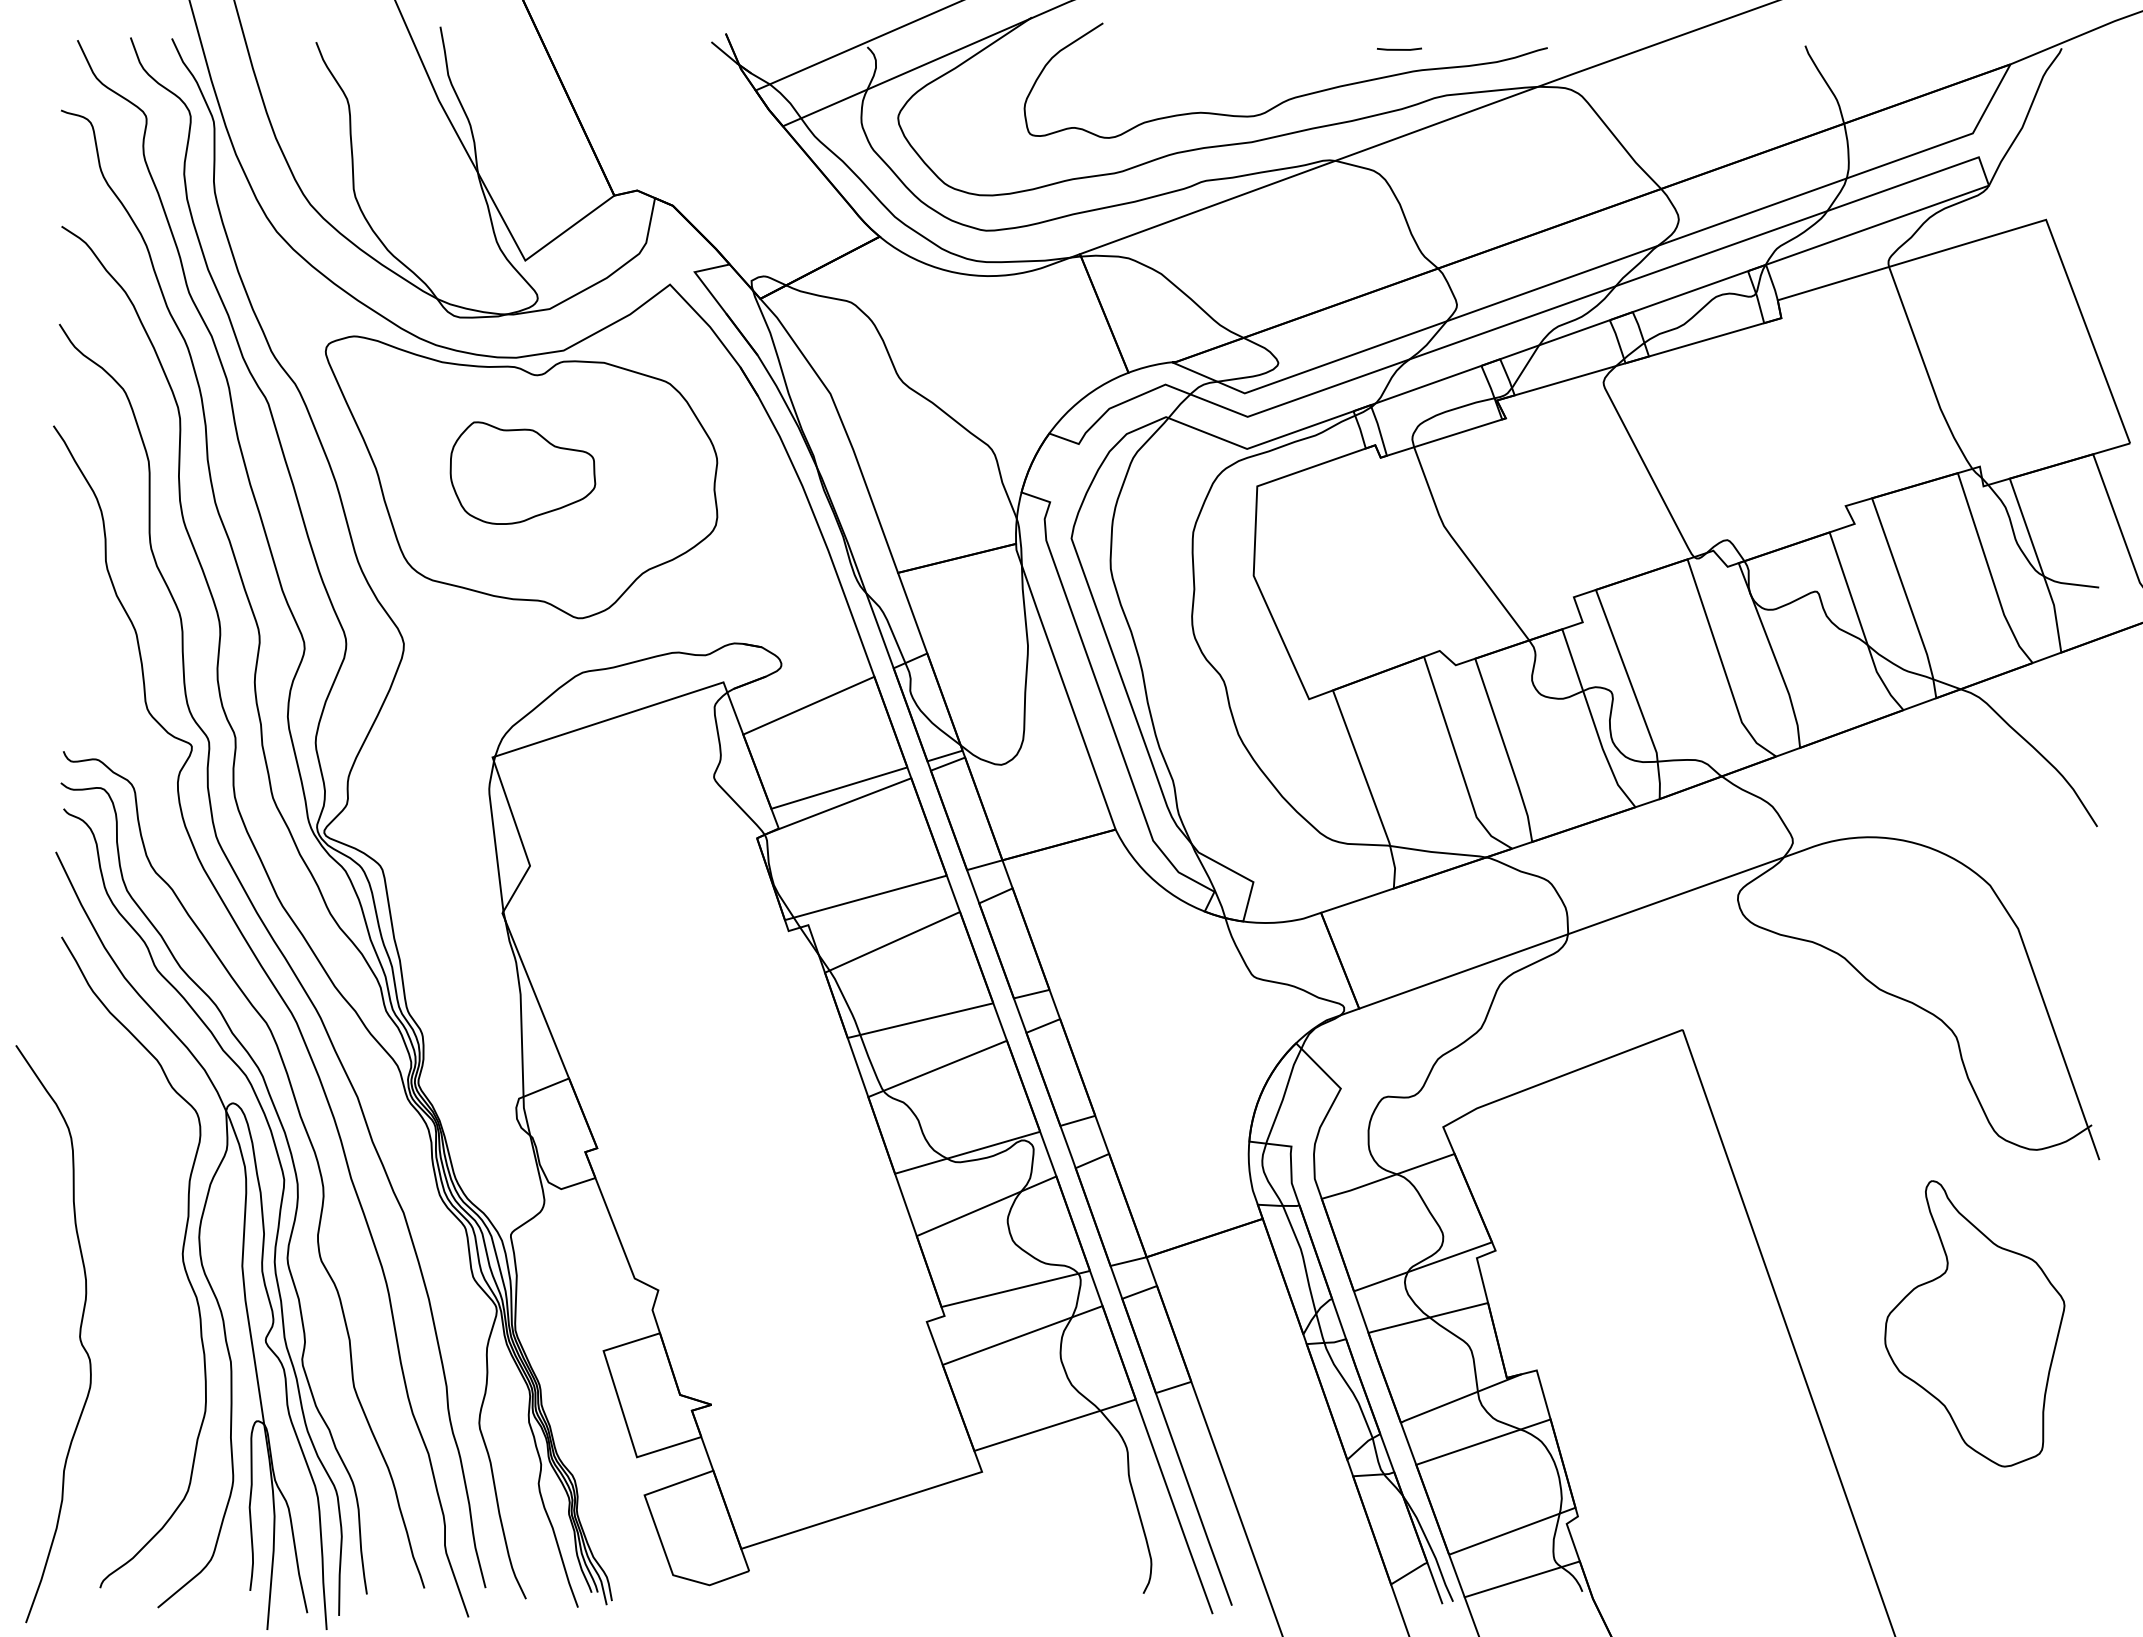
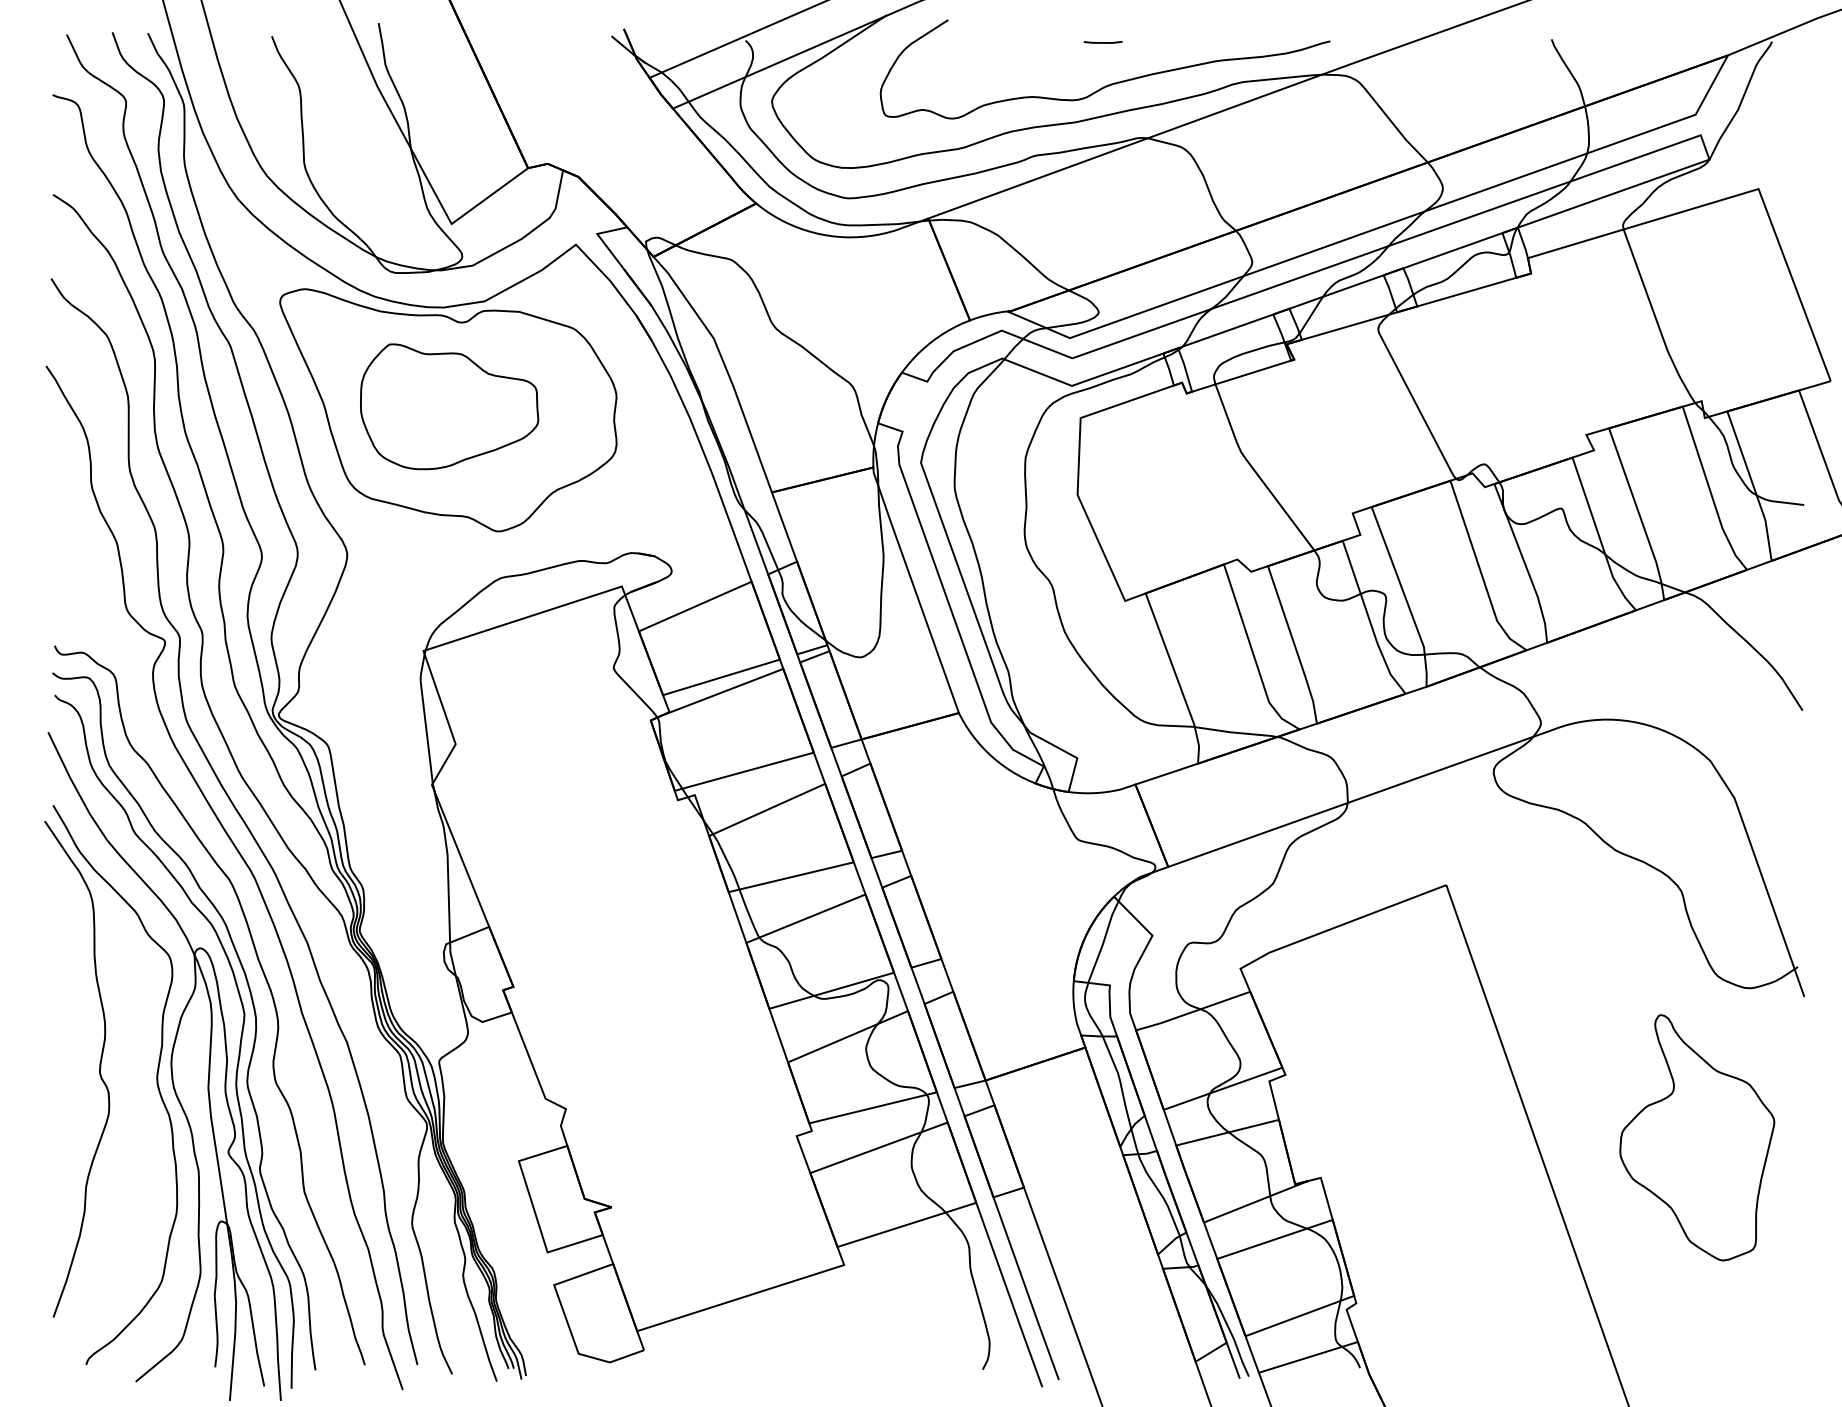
line: (1399, 49) -> (1103, 42), moved
part: (522, 472) -> (449, 406), size x1.43
curve: (79, 1334) -> (99, 1069), moved

